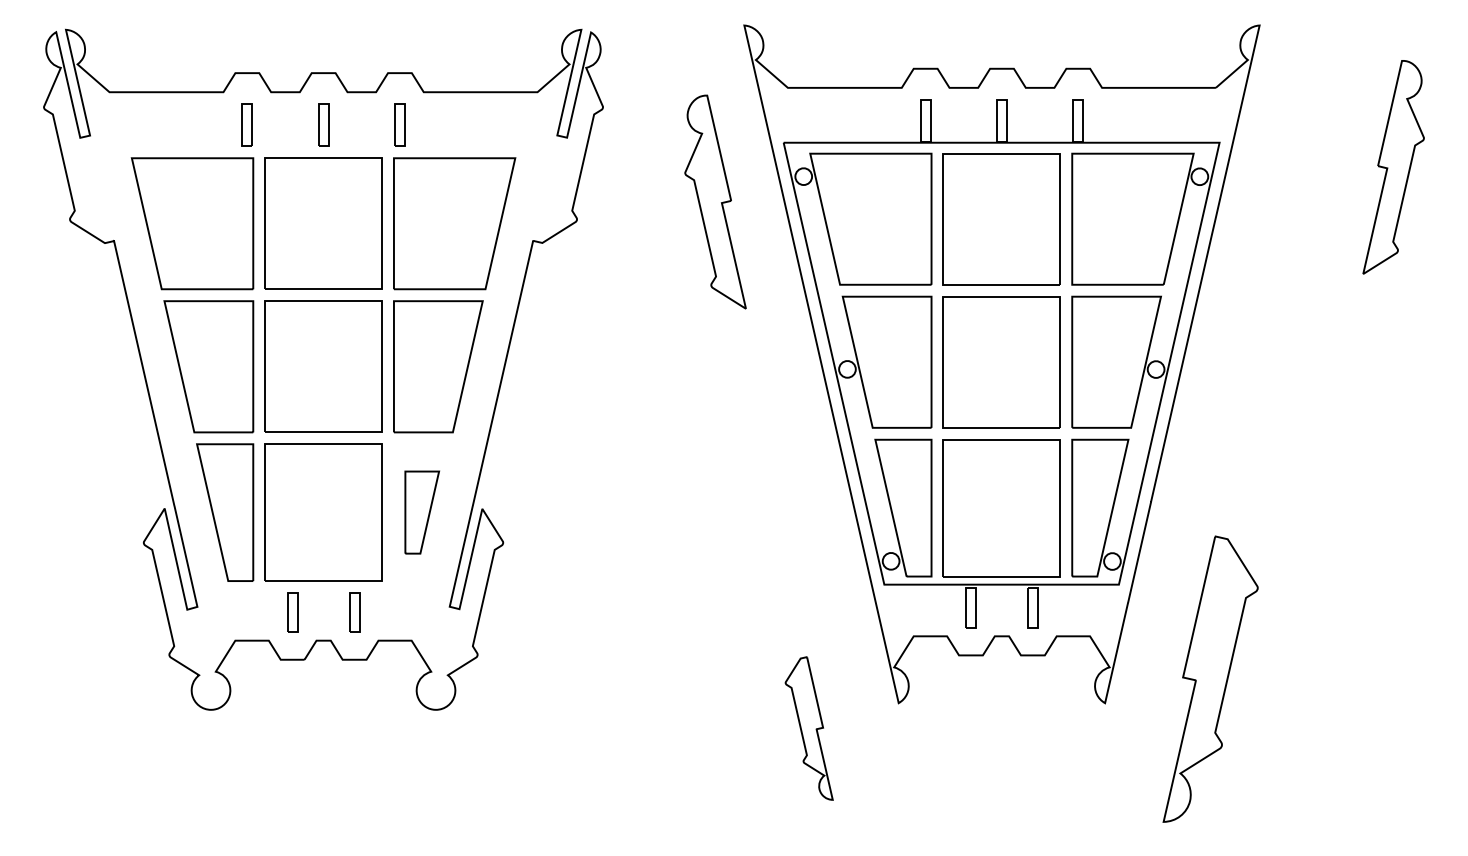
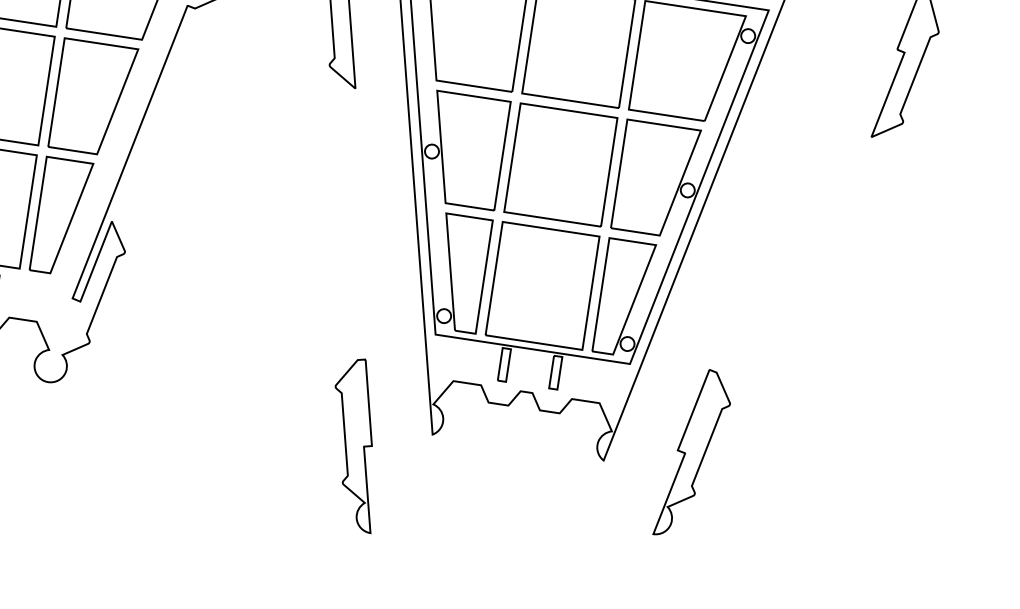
part: (422, 512) -> (61, 216), size x1.67
part: (1209, 679) -> (693, 453), size x0.71
part: (808, 728) -> (354, 444), size x1.43

